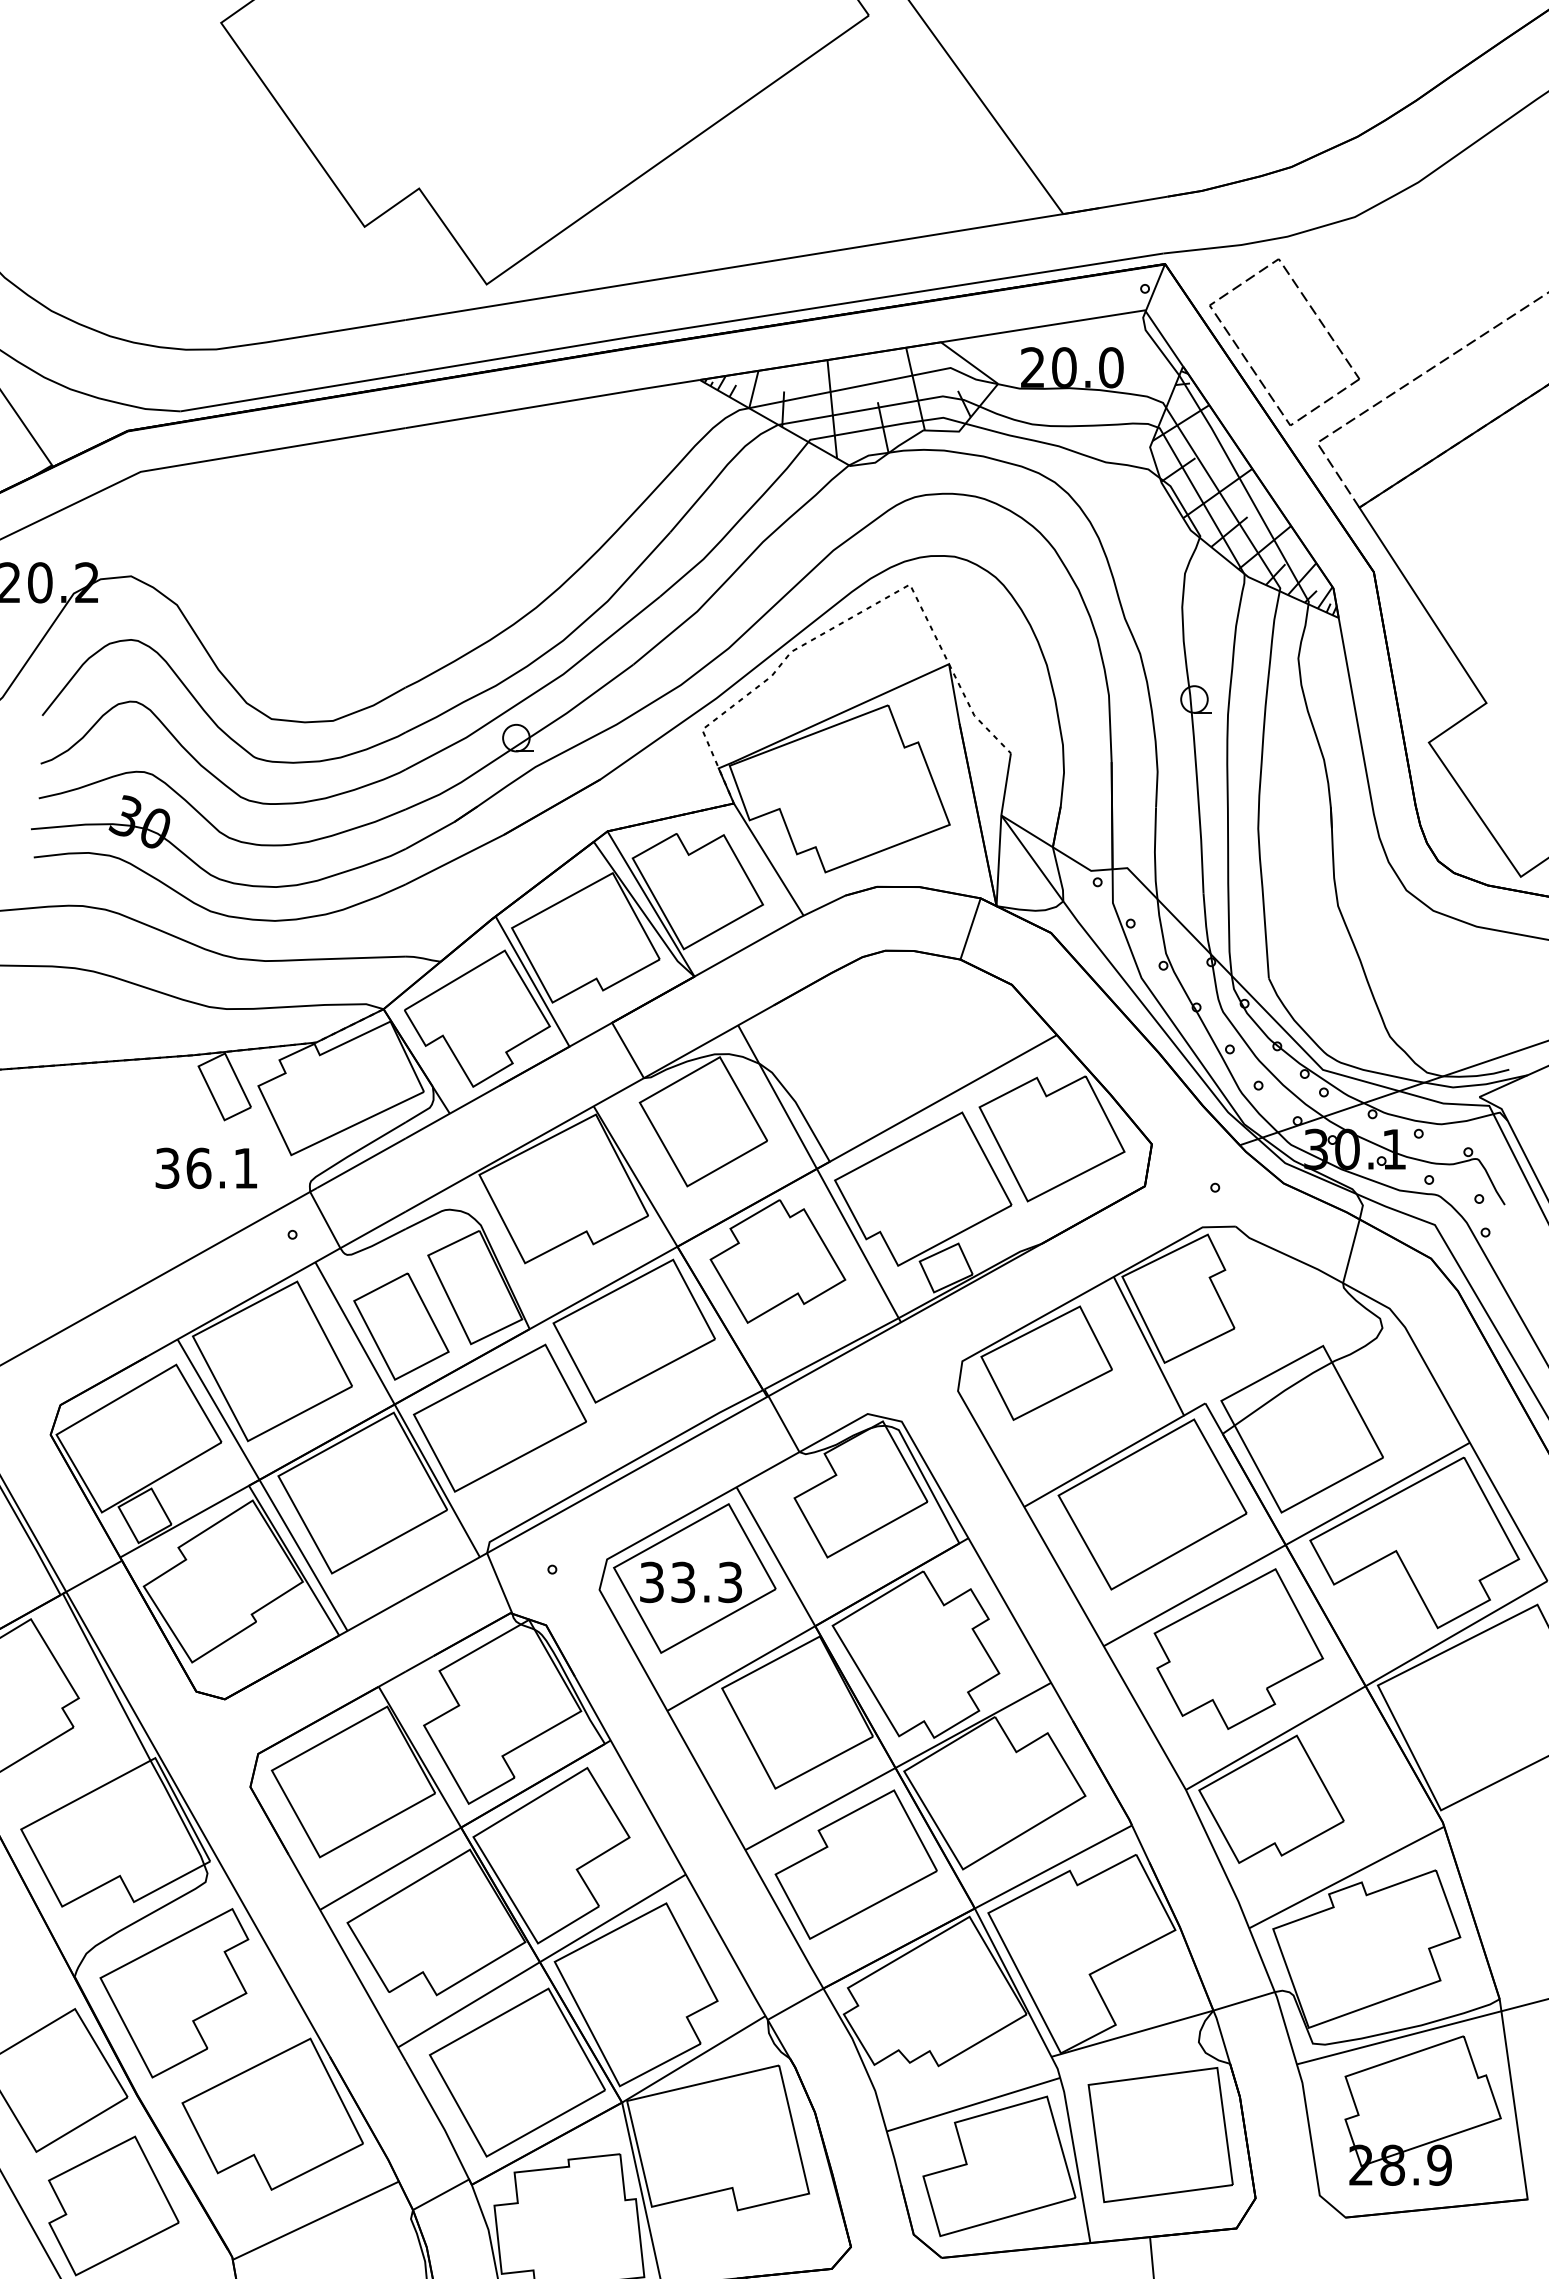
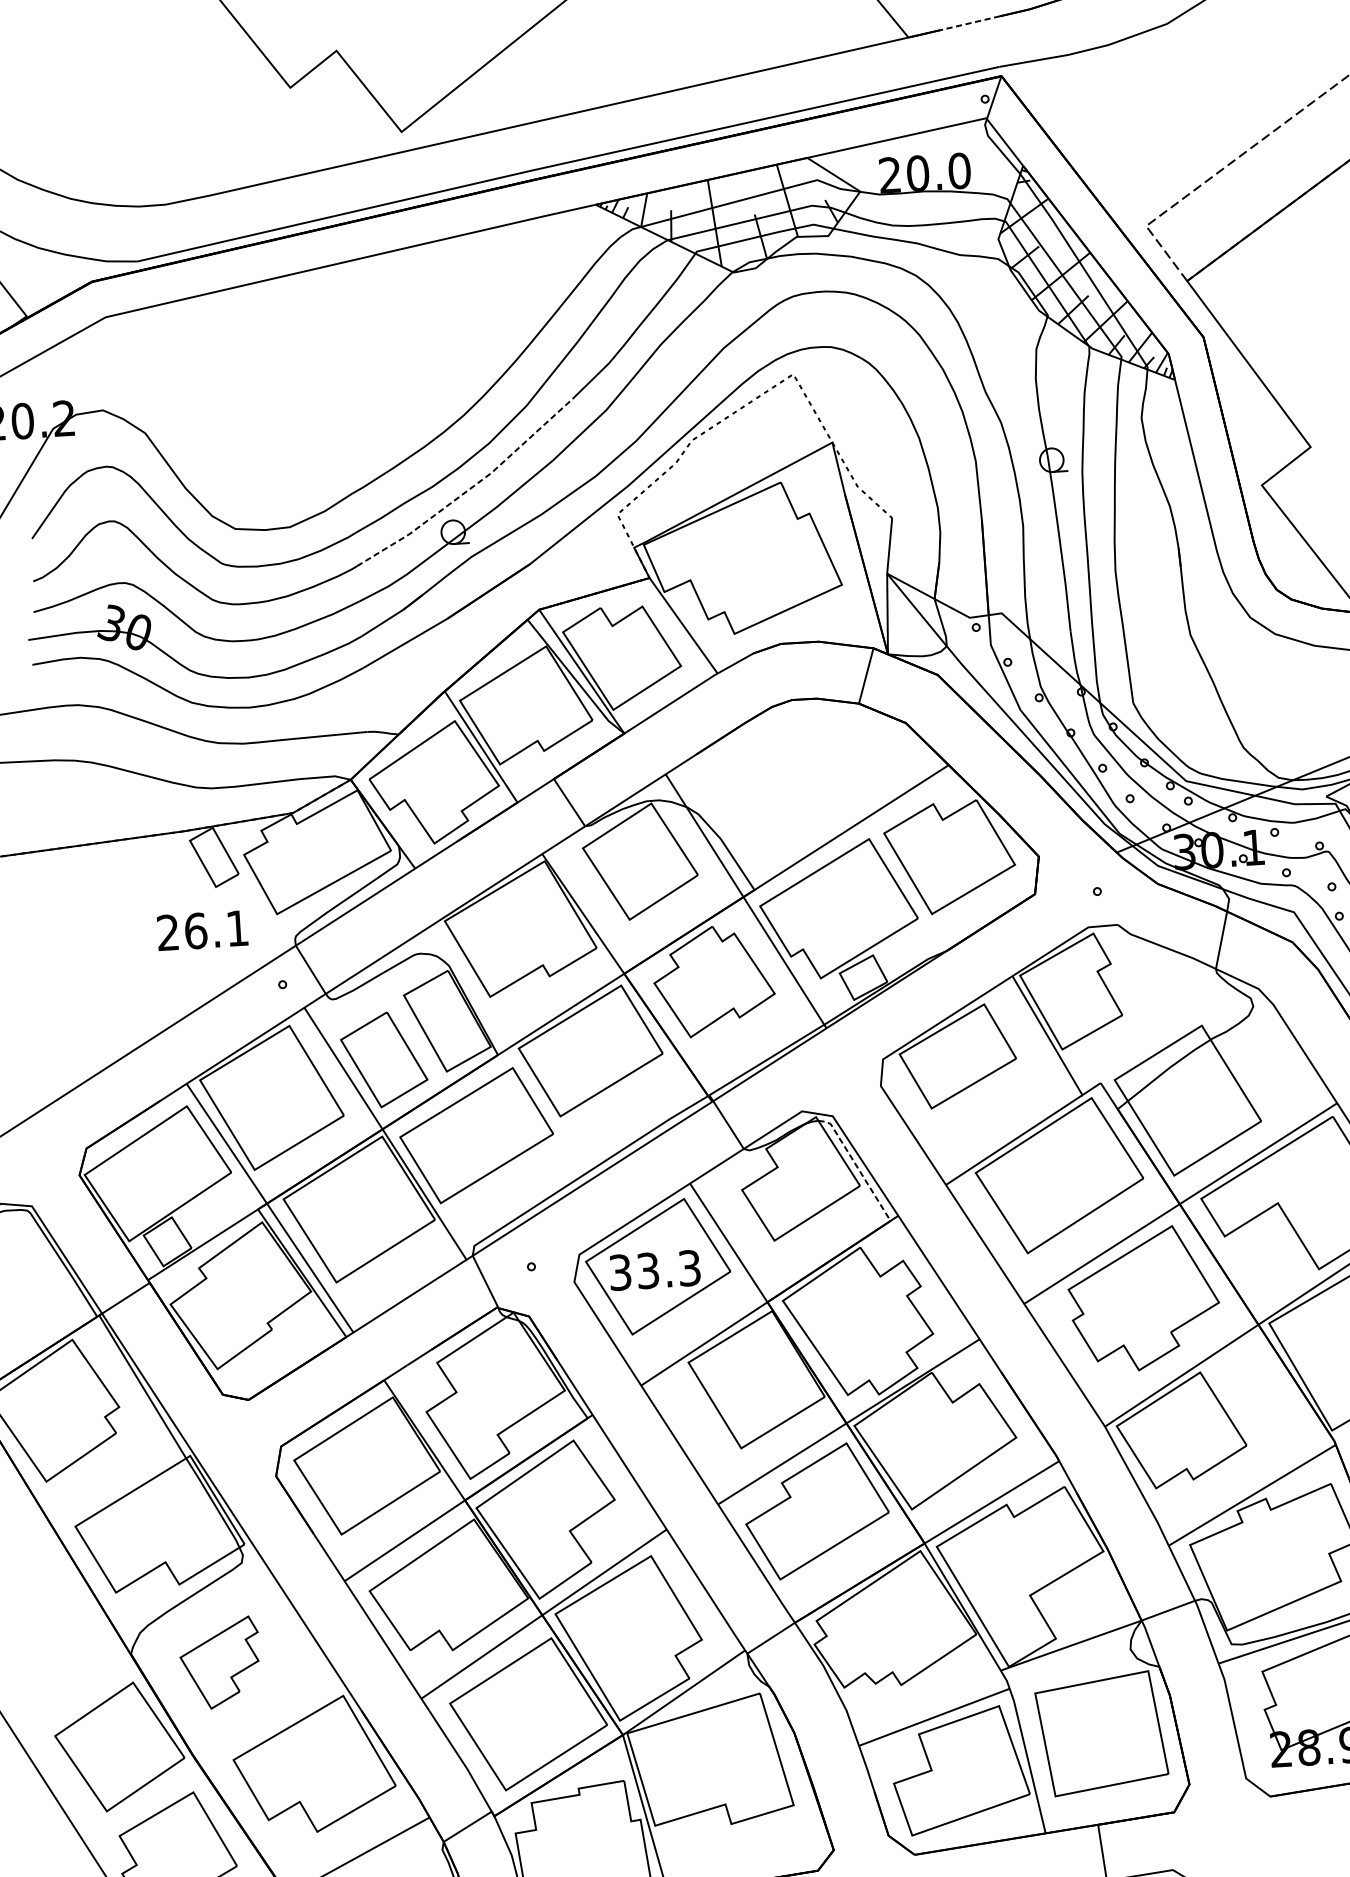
line: (1133, 202) -> (970, 23), solid -> dashed
part: (1319, 321) -> (1141, 118), removed
line: (538, 690) -> (470, 488), solid -> dashed
text: (167, 1168) -> (168, 932), 36.1 -> 26.1
line: (925, 1479) -> (856, 1166), solid -> dashed
part: (174, 1993) -> (220, 1663), size x0.6

